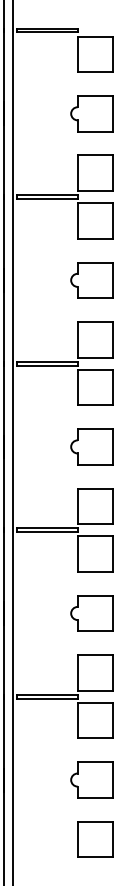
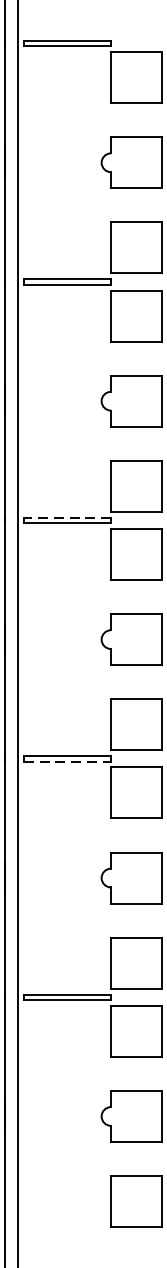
line: (46, 361) -> (66, 517), solid -> dashed
line: (47, 532) -> (67, 762), solid -> dashed

